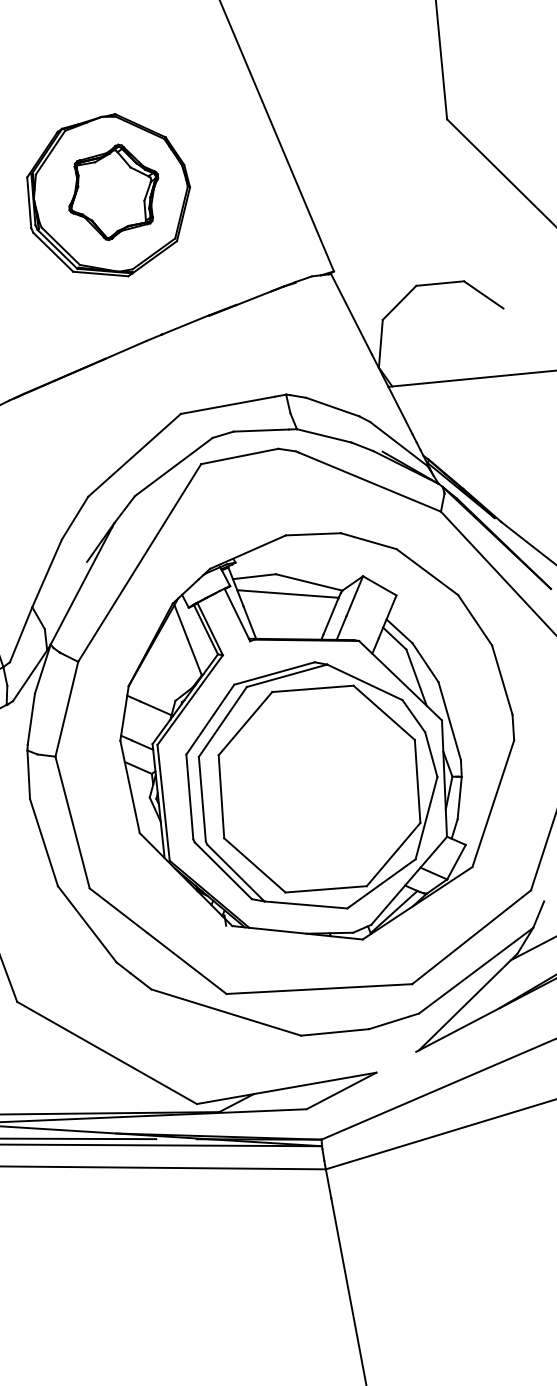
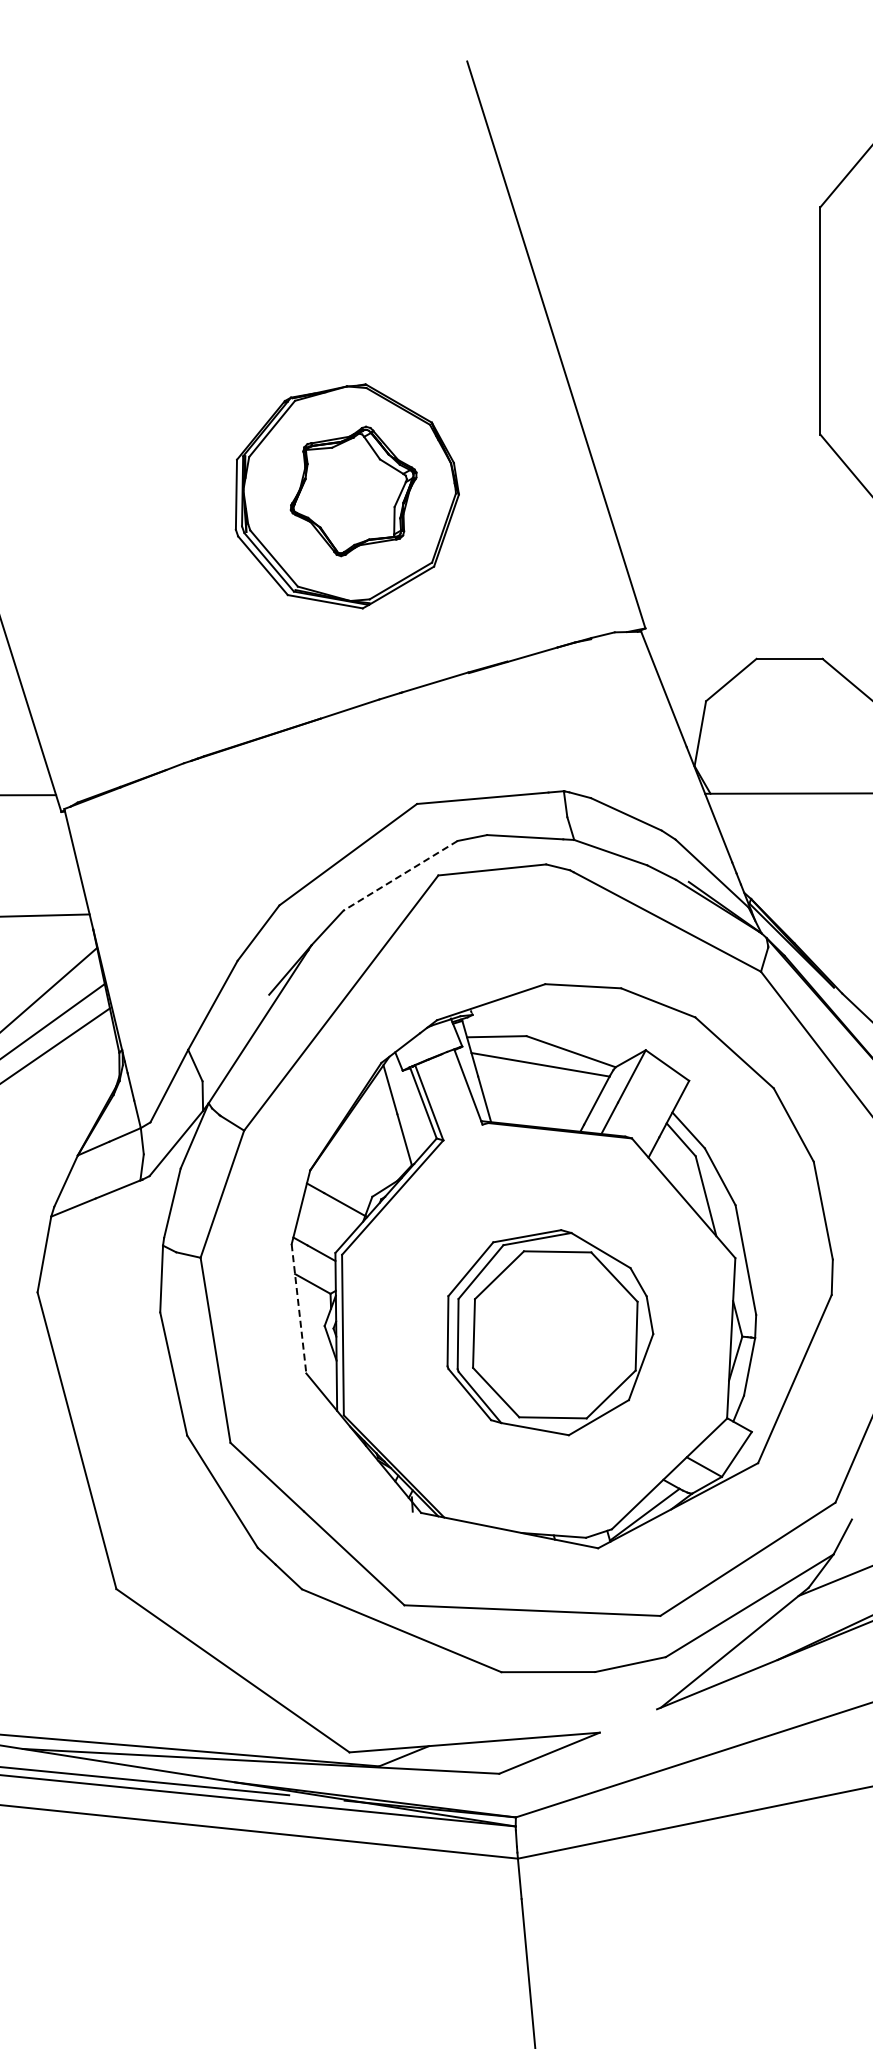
line: (173, 466) -> (400, 875), solid -> dashed
part: (313, 786) -> (550, 1332), size x0.6
line: (130, 787) -> (299, 1309), solid -> dashed

